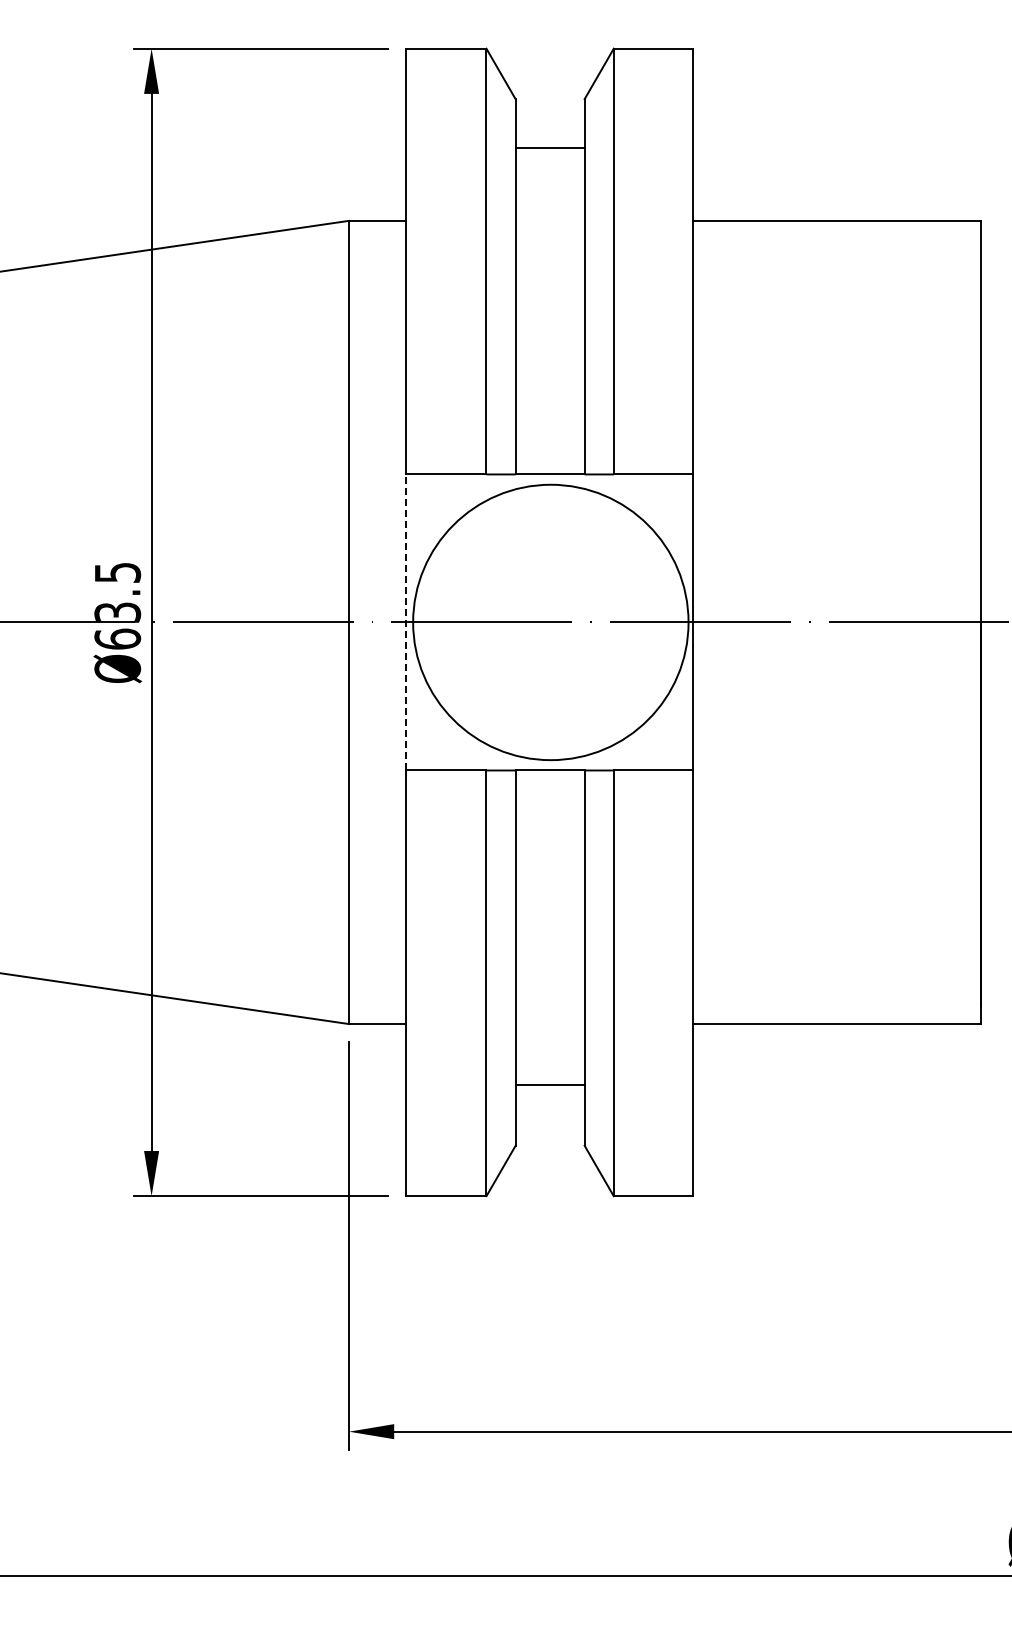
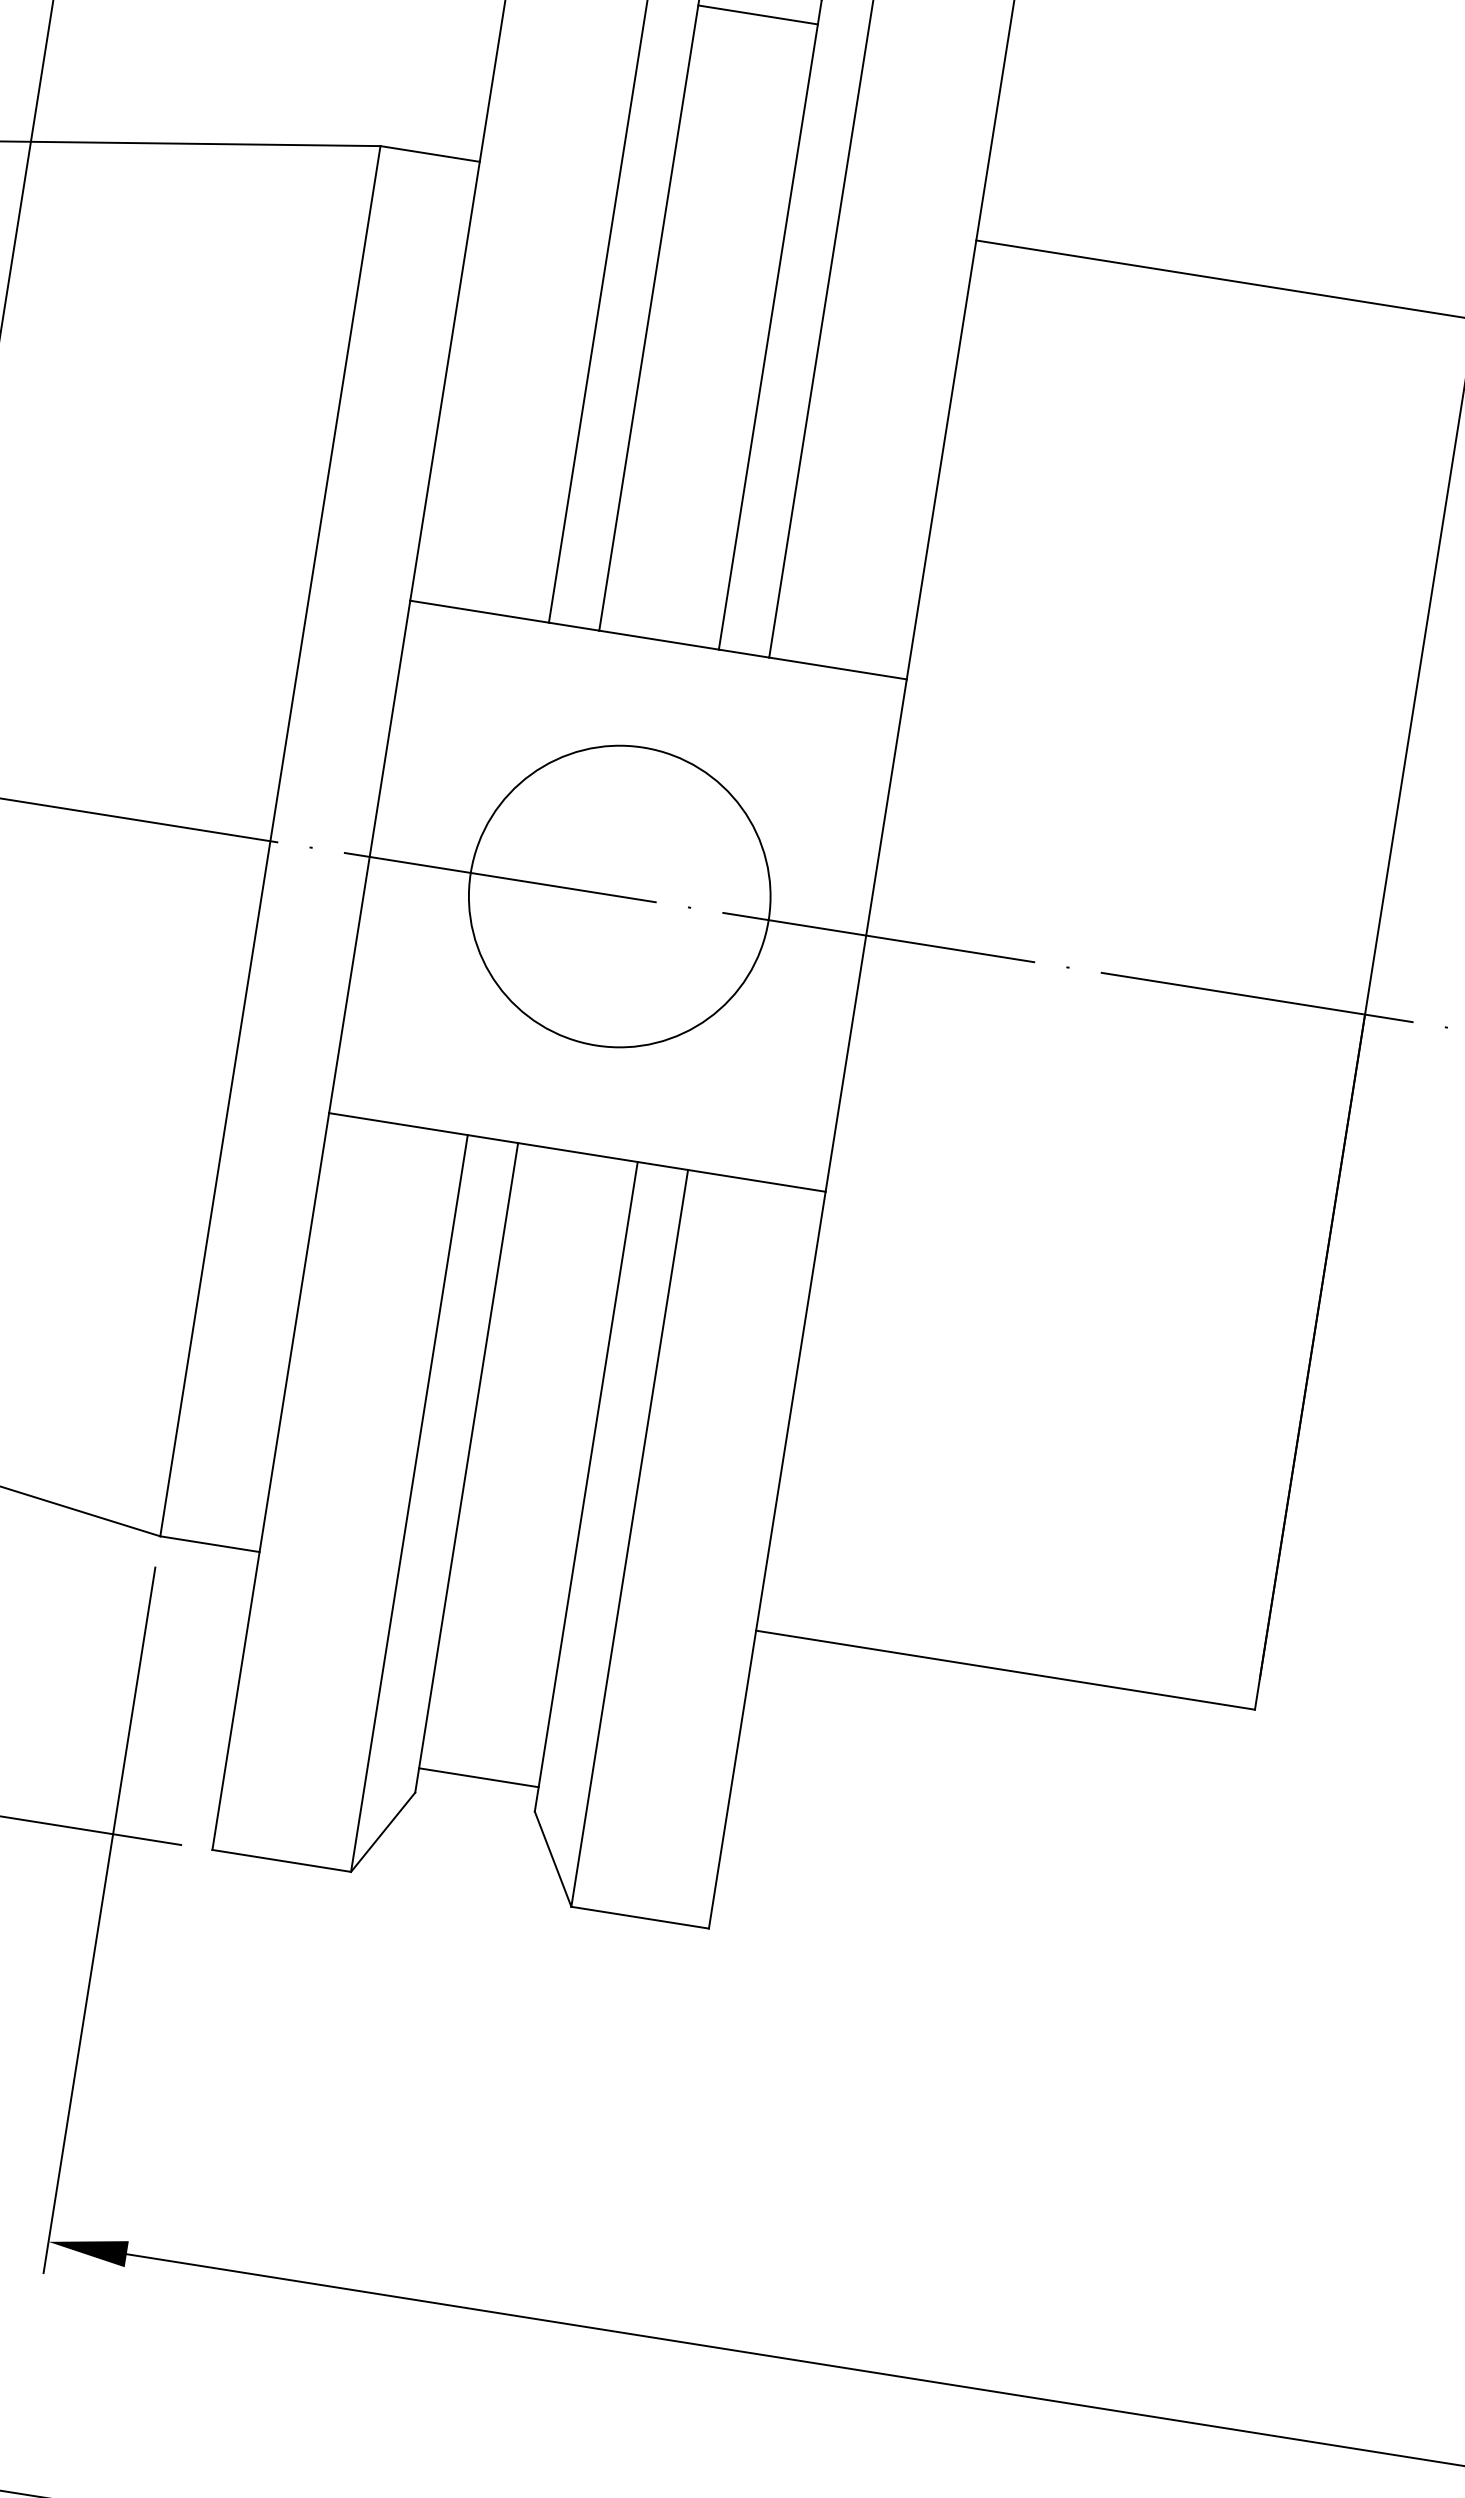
line: (549, 148) -> (756, 15), moved
line: (406, 621) -> (370, 855), dashed -> solid
circle: (550, 622) -> (619, 896), size x0.62
line: (549, 1084) -> (477, 1777), moved

